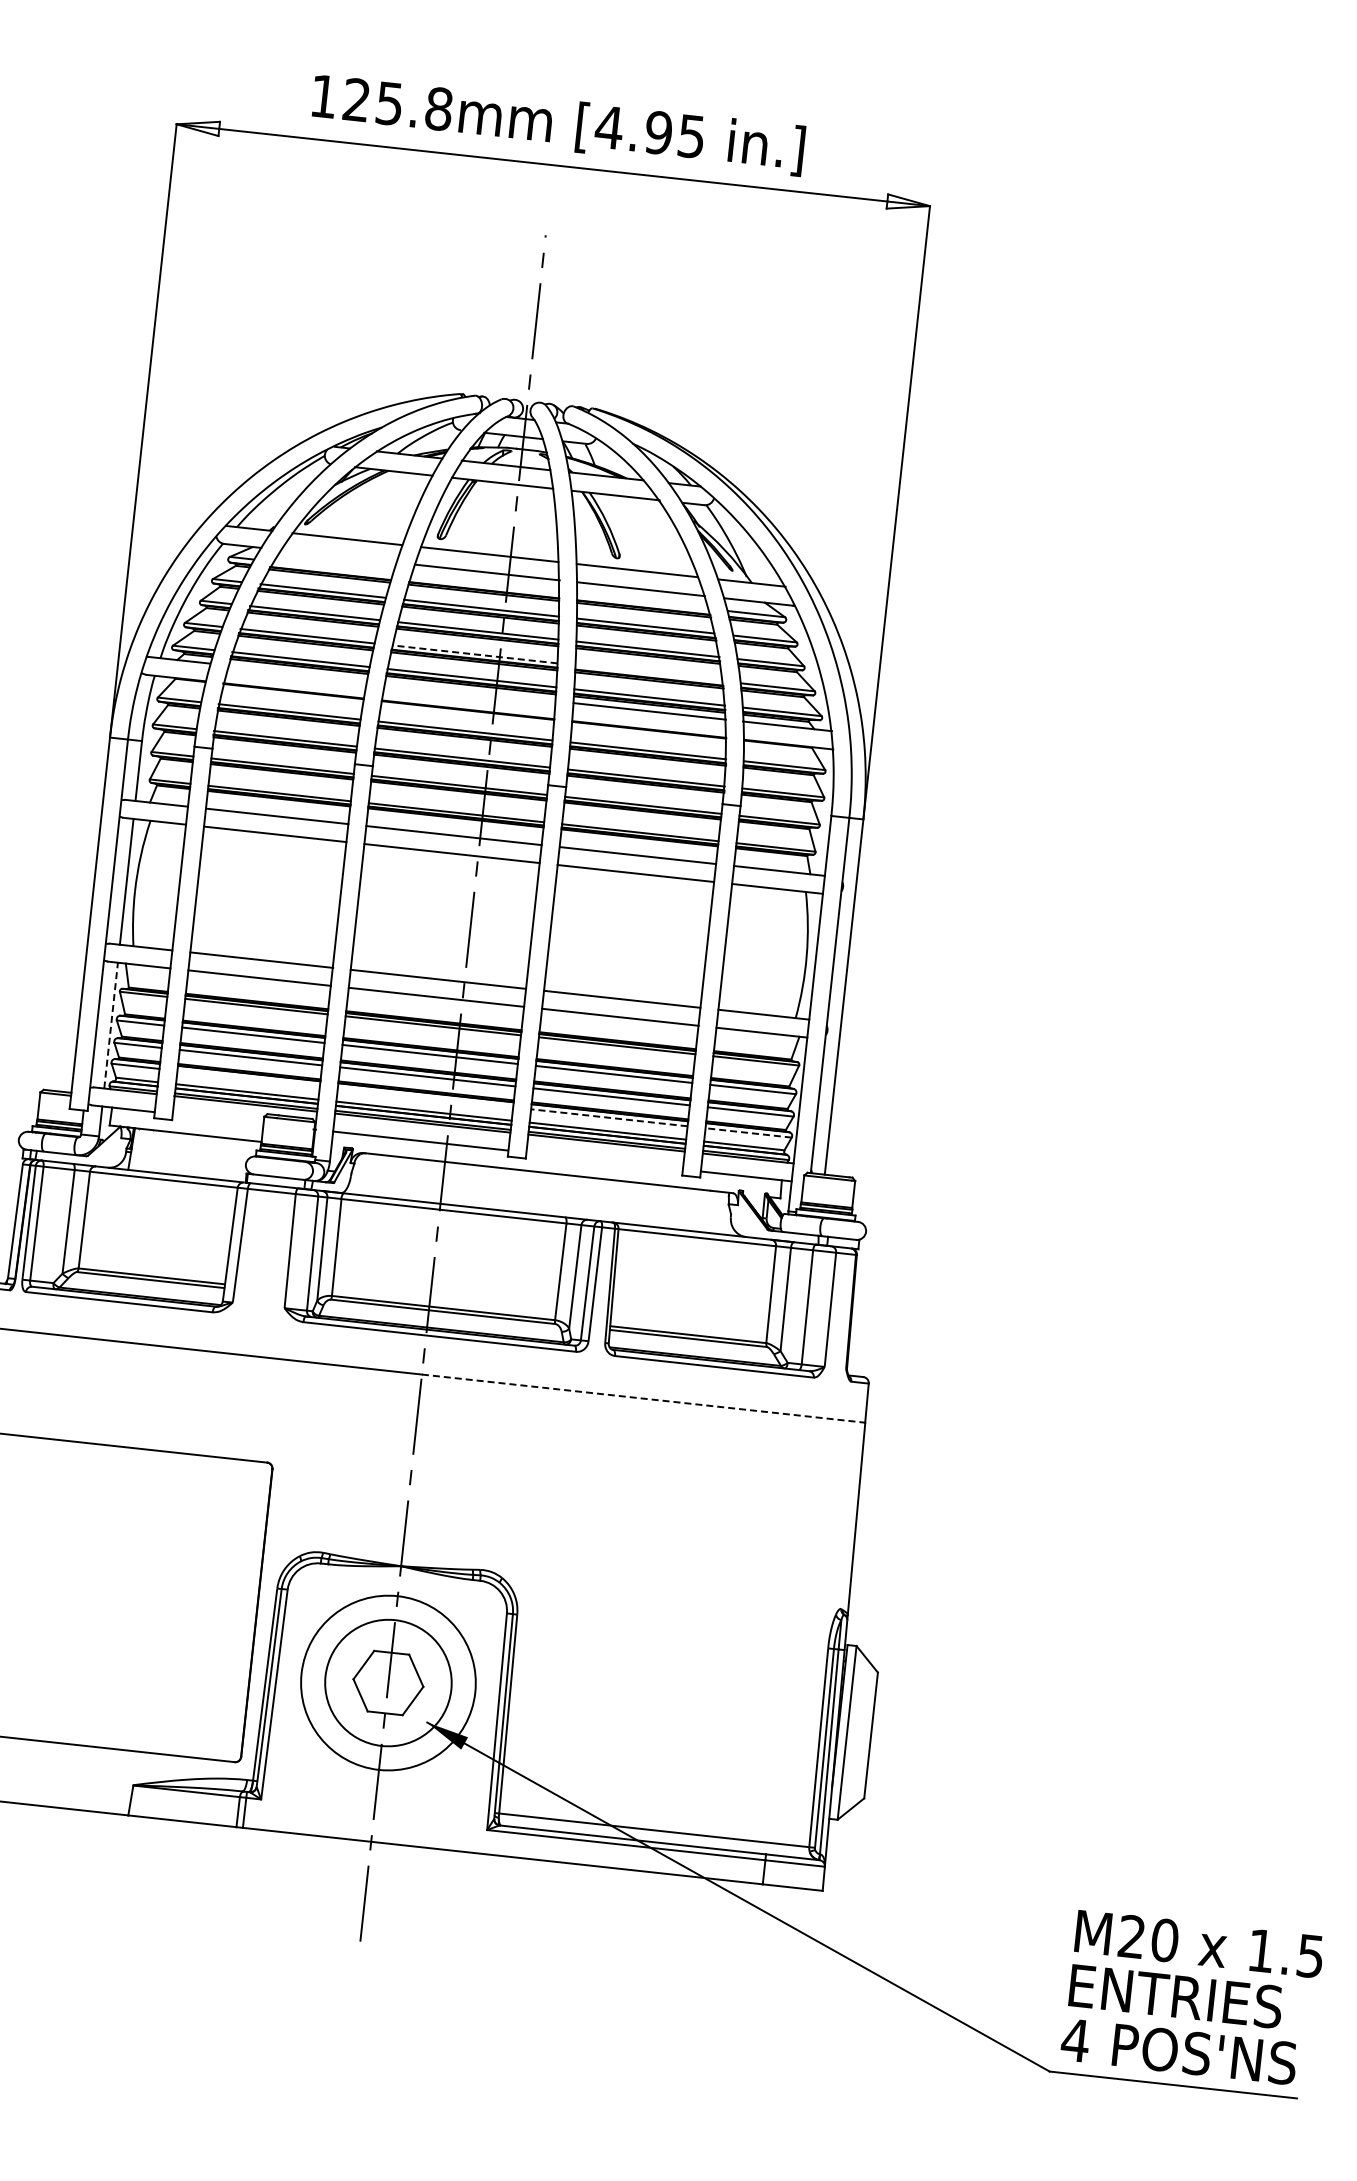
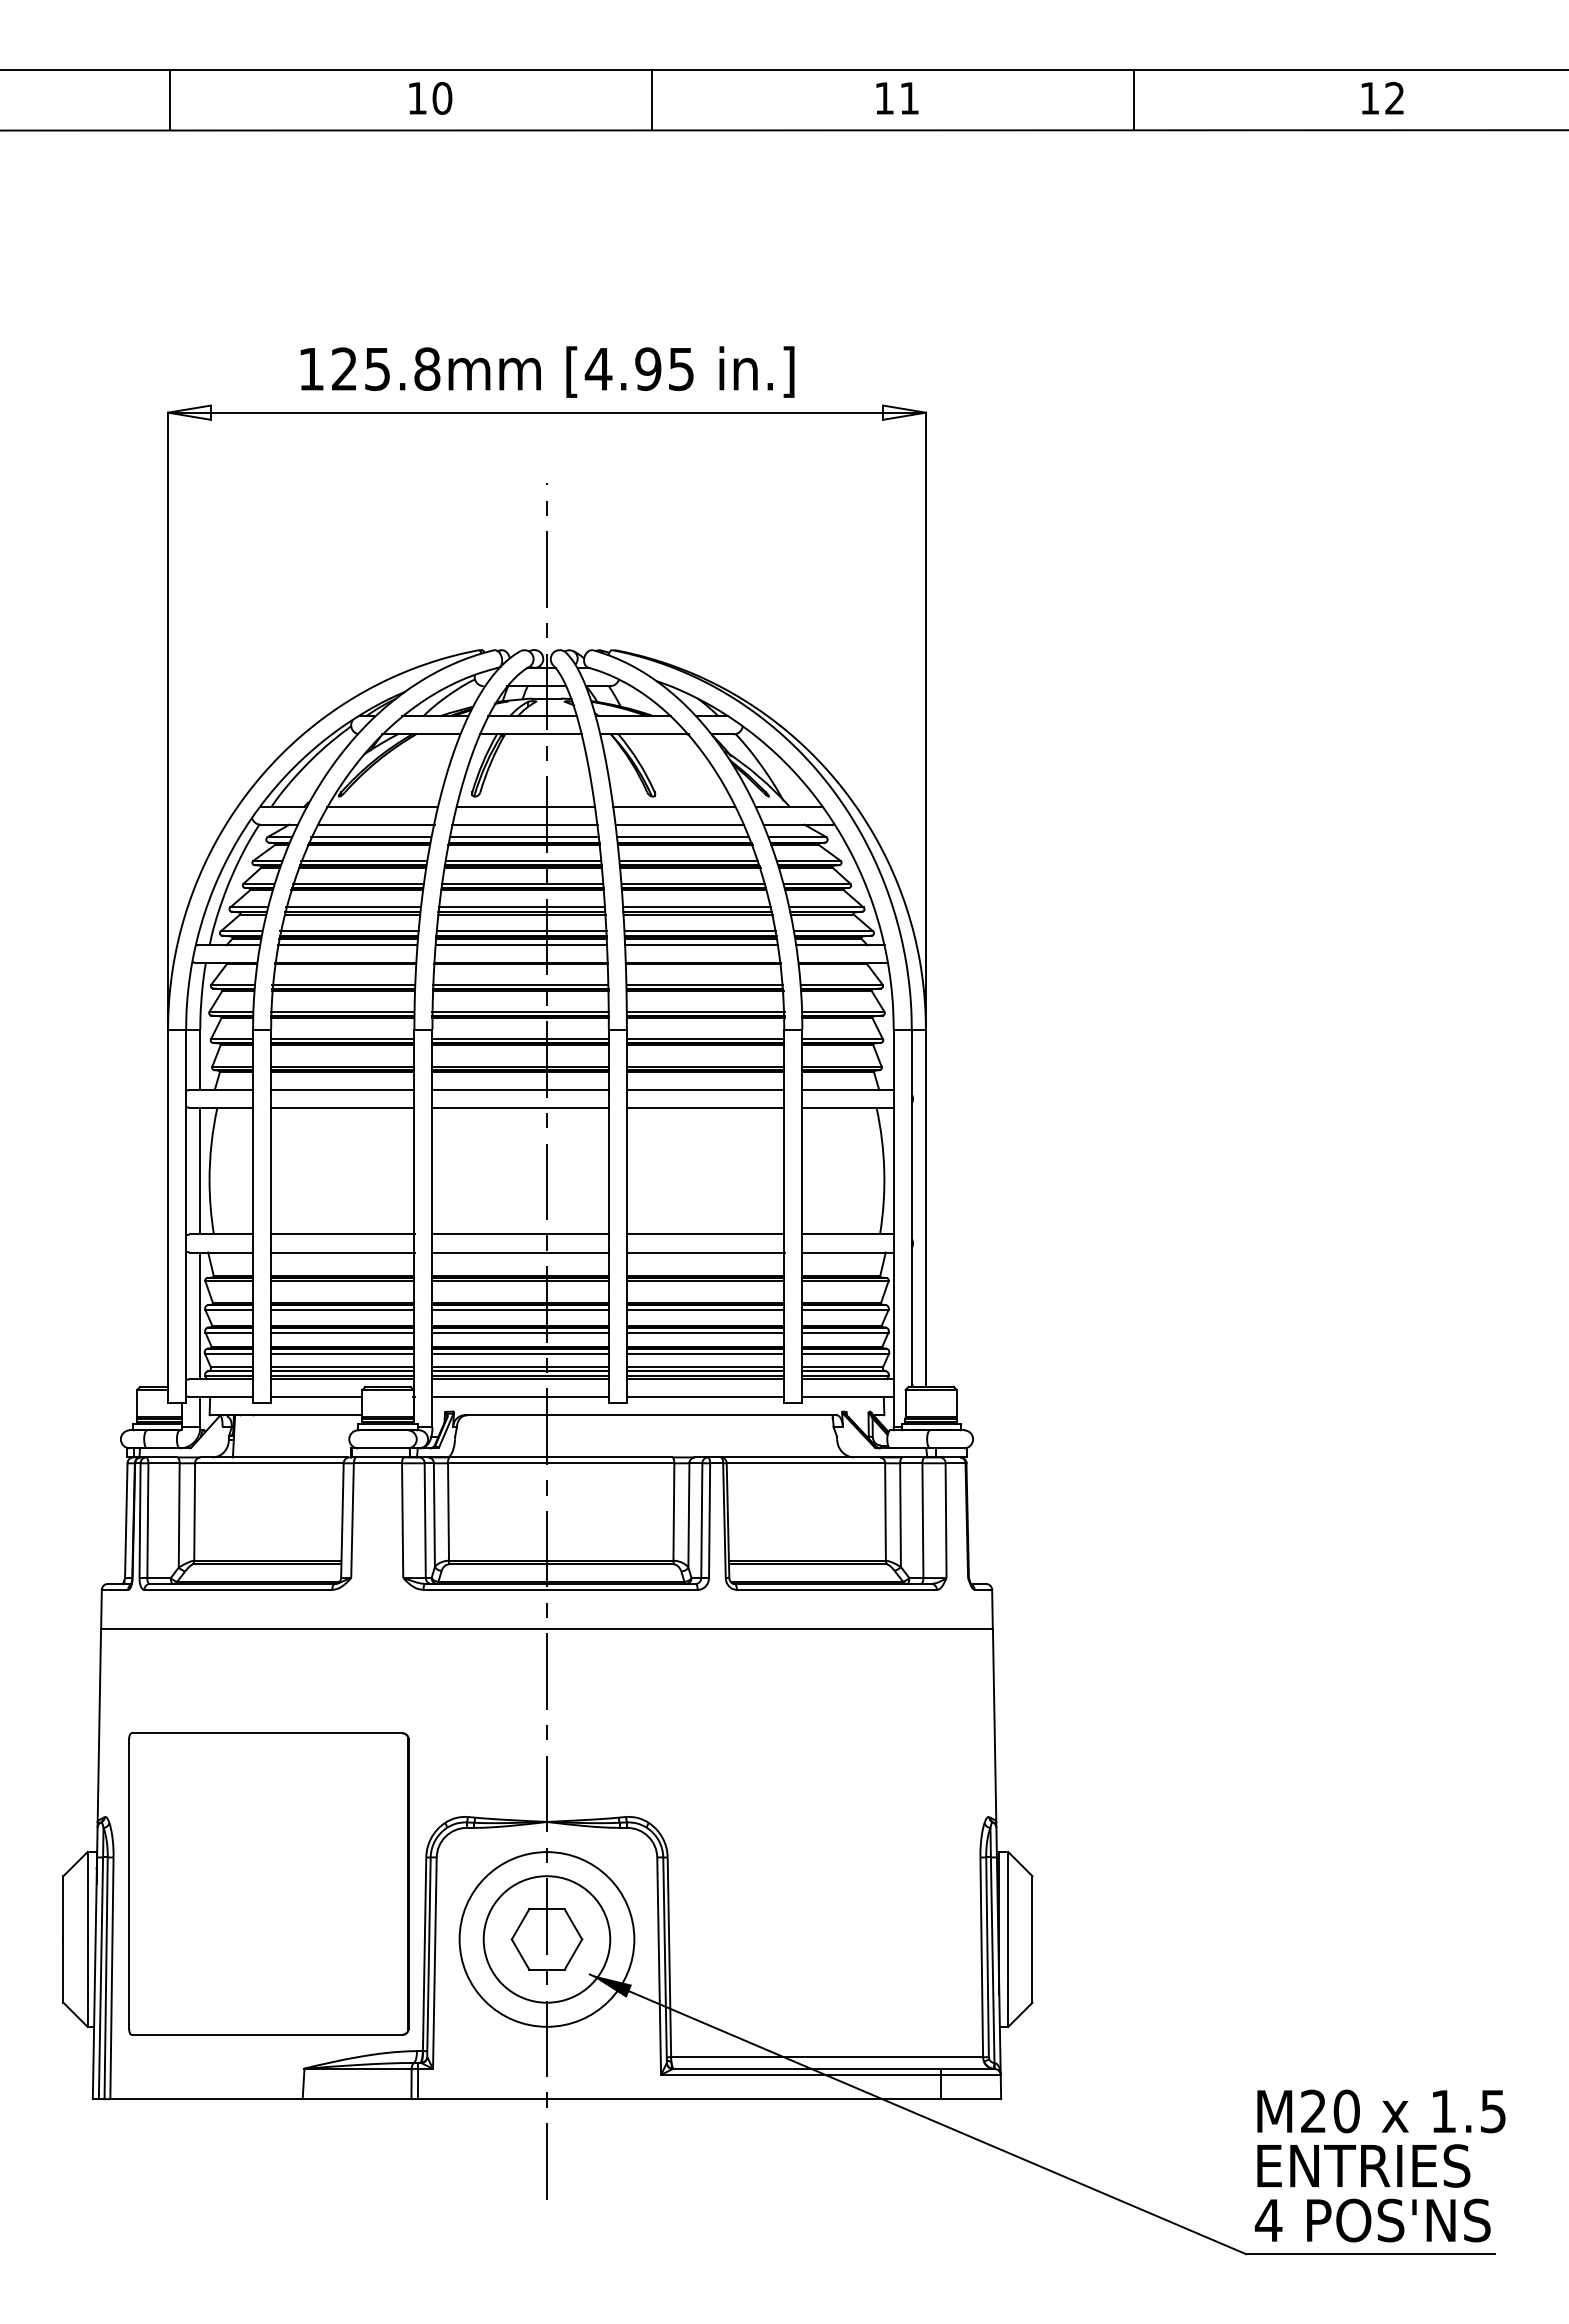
line: (338, 556) -> (375, 824), added
line: (332, 568) -> (371, 837), added
line: (484, 585) -> (523, 837), added
line: (643, 602) -> (683, 837), added
line: (475, 654) -> (522, 907), dashed -> solid
line: (297, 673) -> (347, 945), added
line: (649, 673) -> (697, 907), added
line: (470, 692) -> (521, 945), added
line: (111, 1025) -> (200, 1315), dashed -> solid
line: (248, 1078) -> (342, 1353), added
line: (425, 1097) -> (520, 1353), added
line: (609, 1117) -> (705, 1353), dashed -> solid
line: (217, 1119) -> (316, 1397), added
line: (748, 1132) -> (845, 1353), dashed -> solid
line: (603, 1161) -> (704, 1397), added
line: (643, 1398) -> (769, 1629), dashed -> solid

